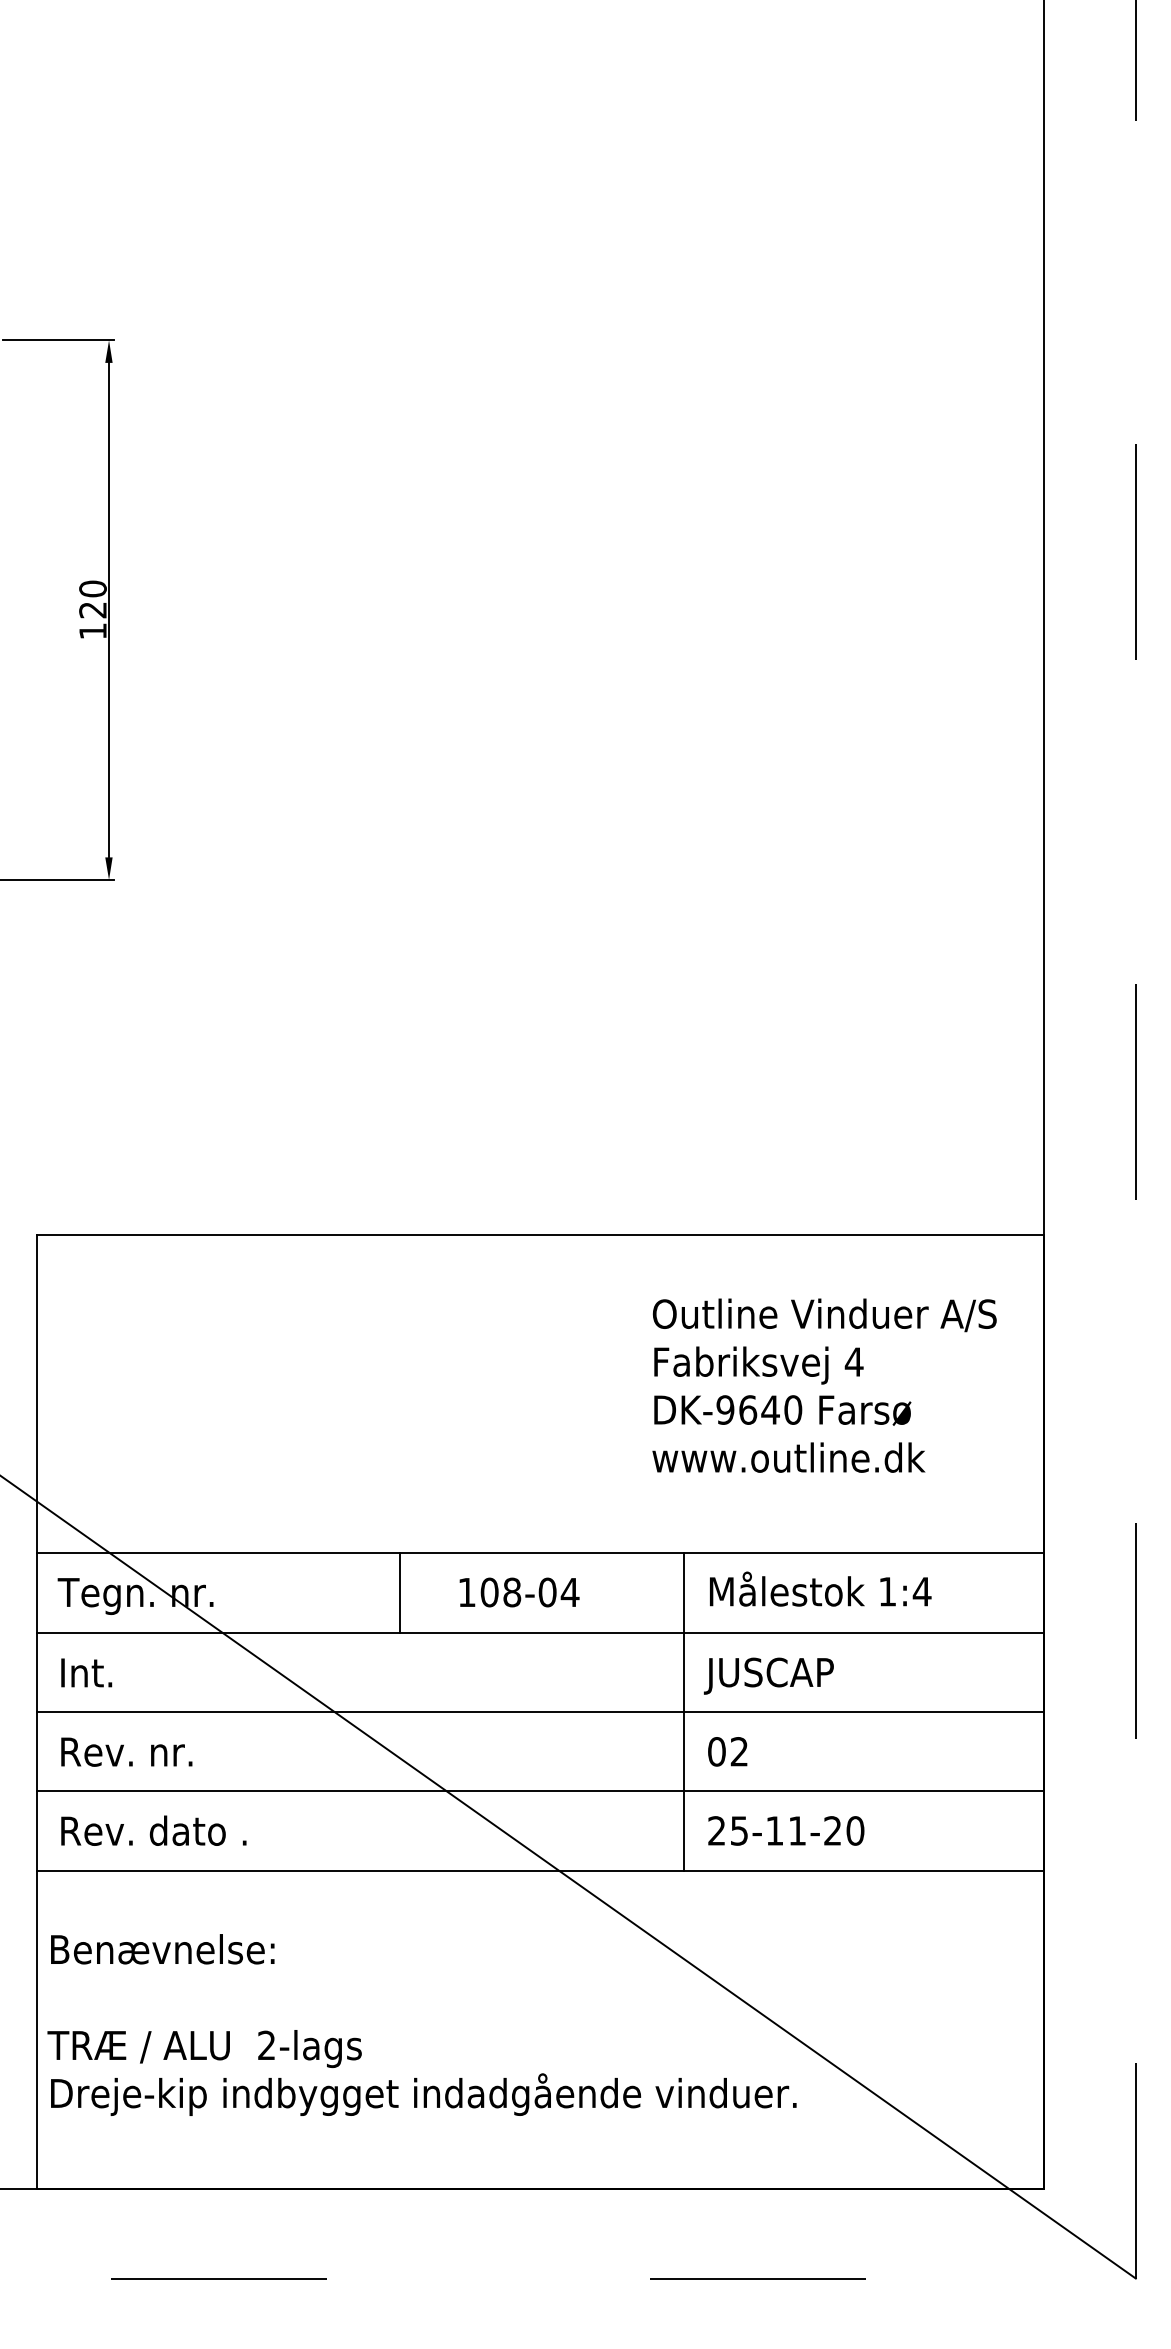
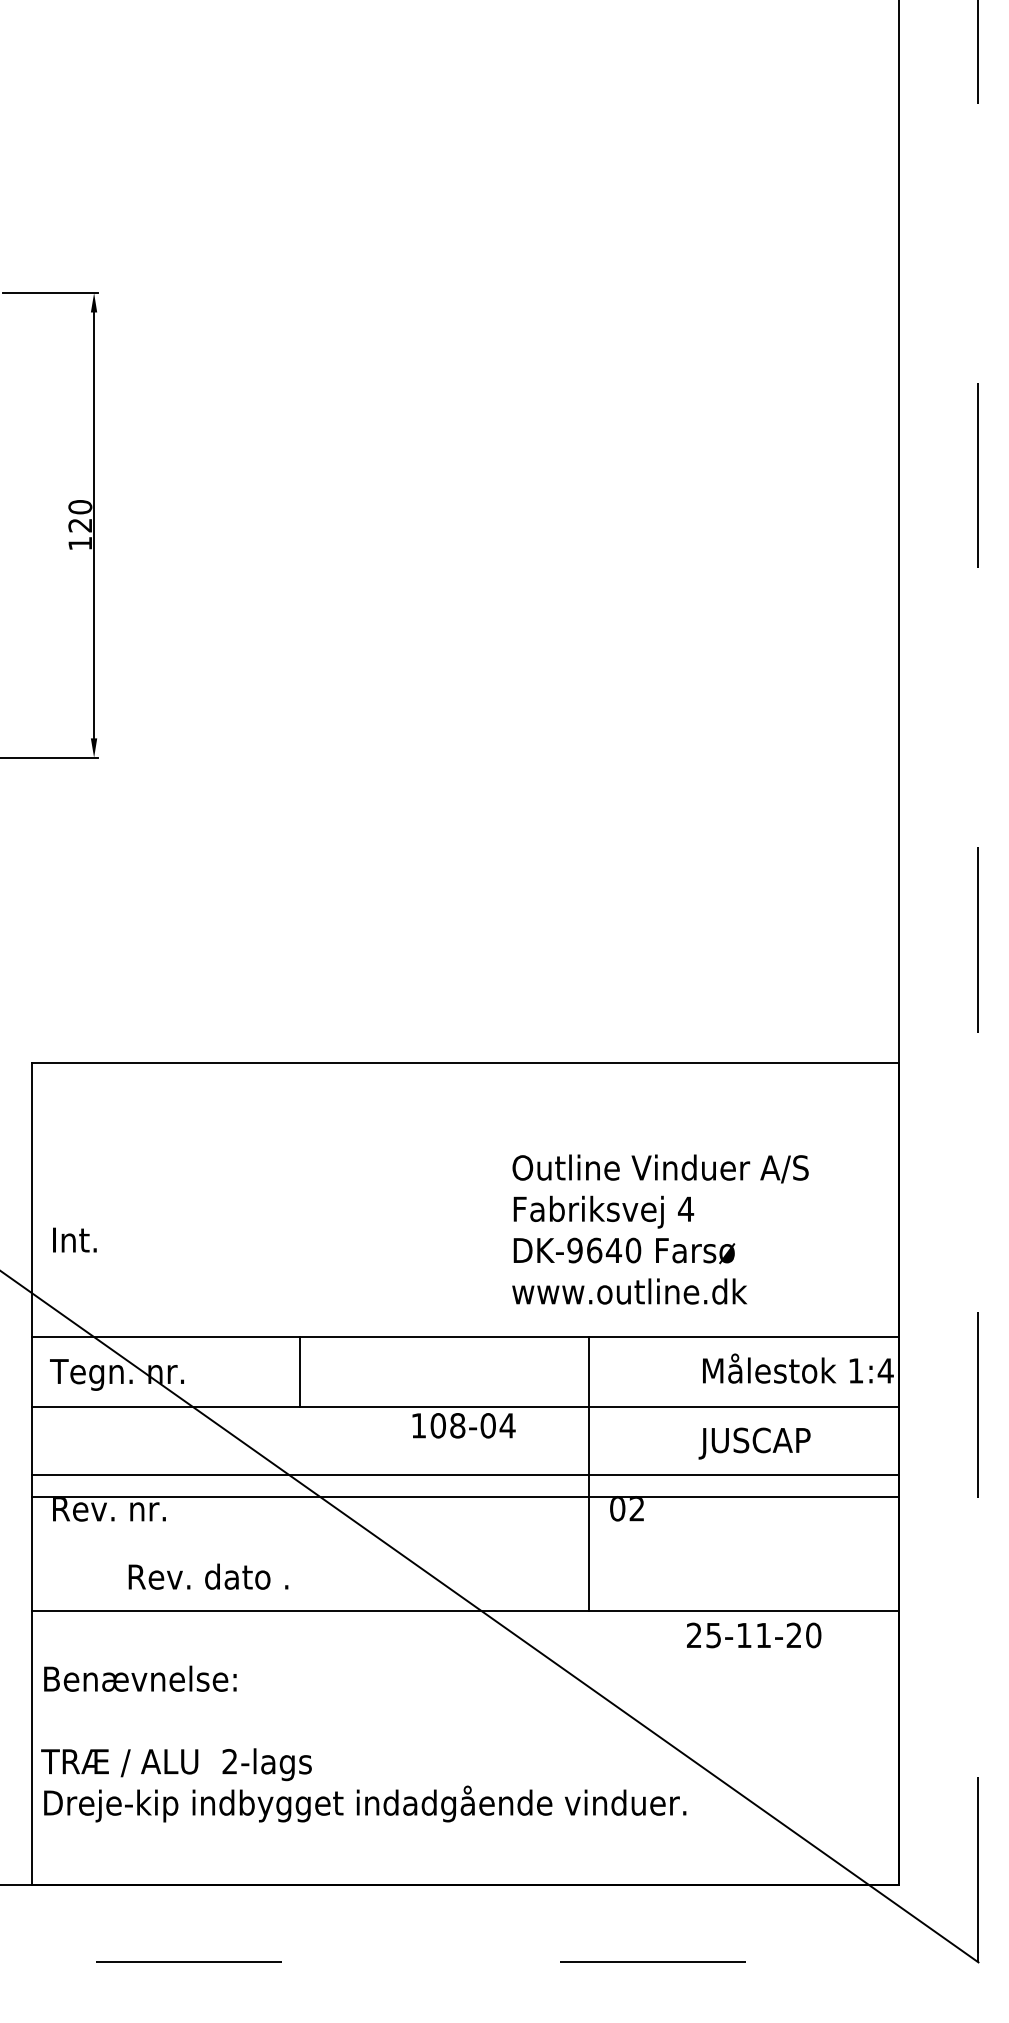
text: (824, 1385) -> (660, 1229), moved
text: (820, 1588) -> (798, 1368), moved
line: (399, 1592) -> (299, 1371), moved
text: (519, 1592) -> (464, 1425), moved
text: (86, 1672) -> (74, 1239), moved
text: (768, 1675) -> (754, 1443), moved
line: (539, 1791) -> (464, 1497), moved
text: (153, 1830) -> (208, 1576), moved
text: (786, 1830) -> (754, 1635), moved

